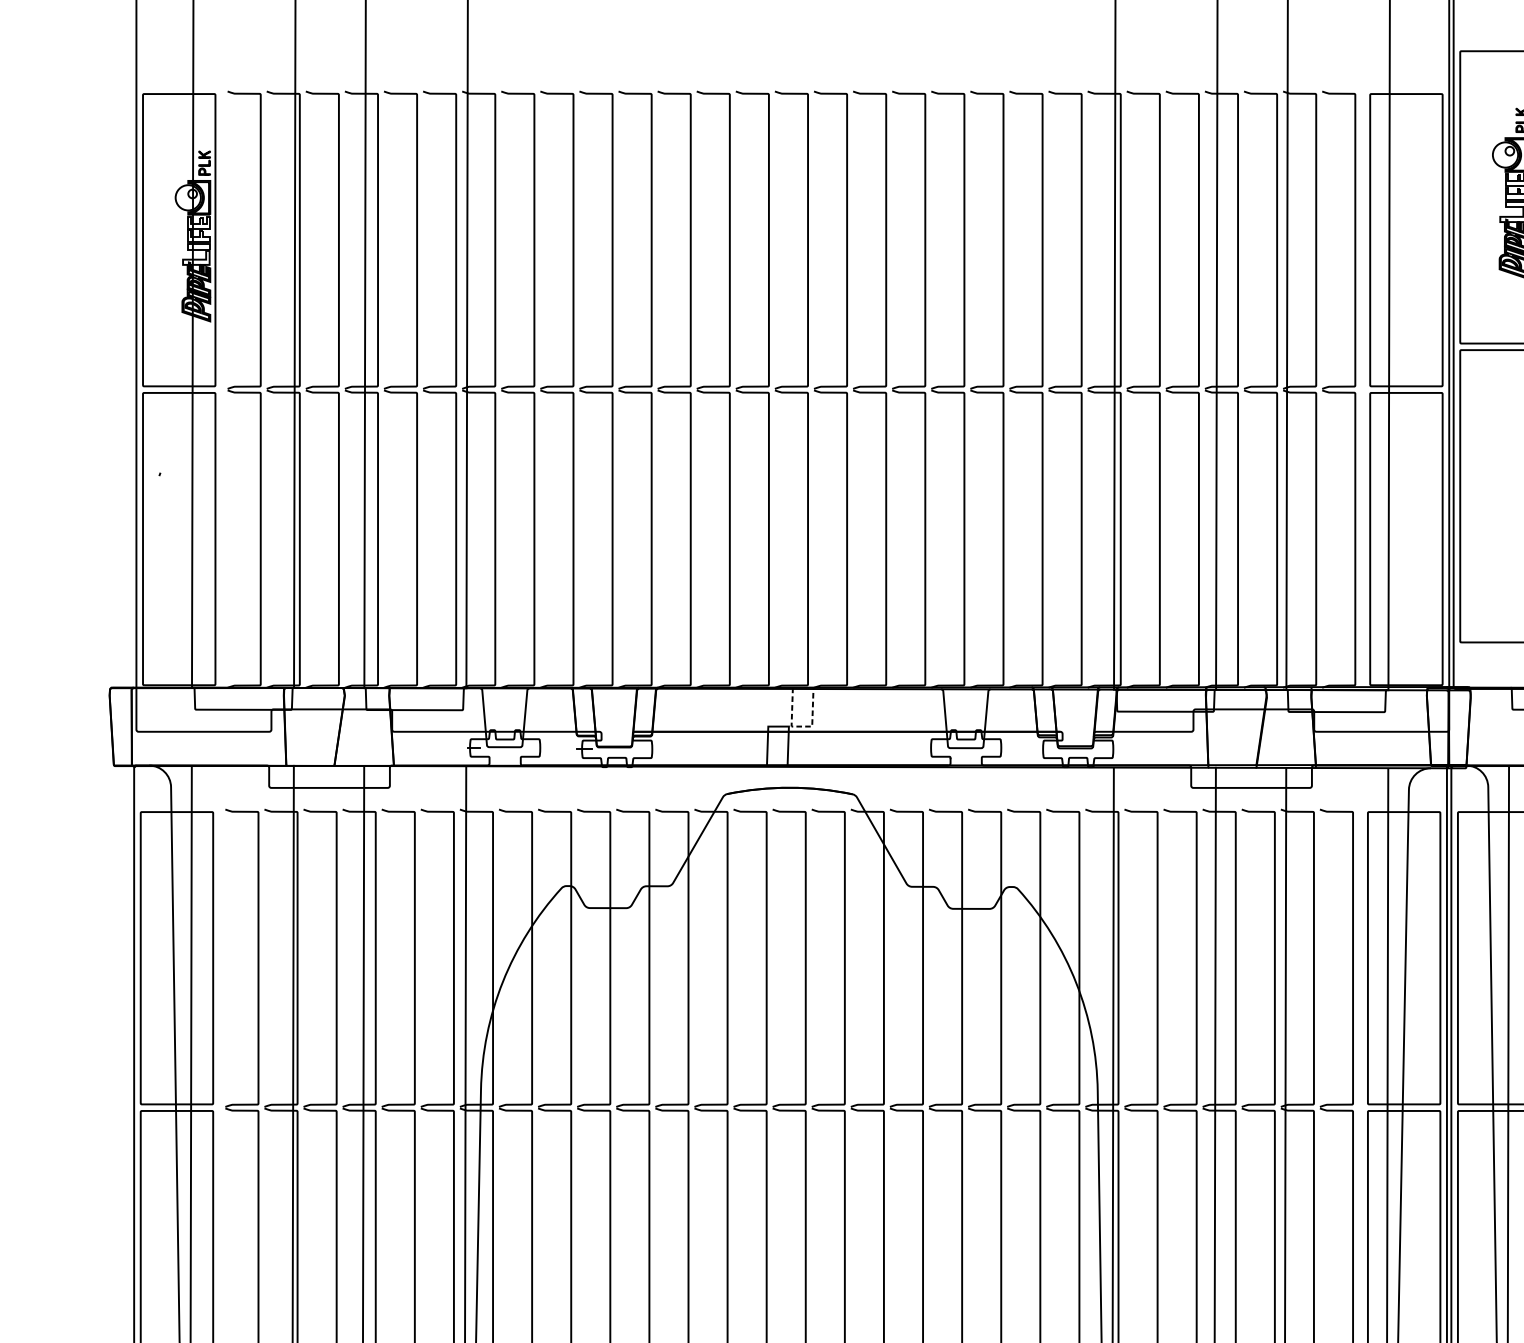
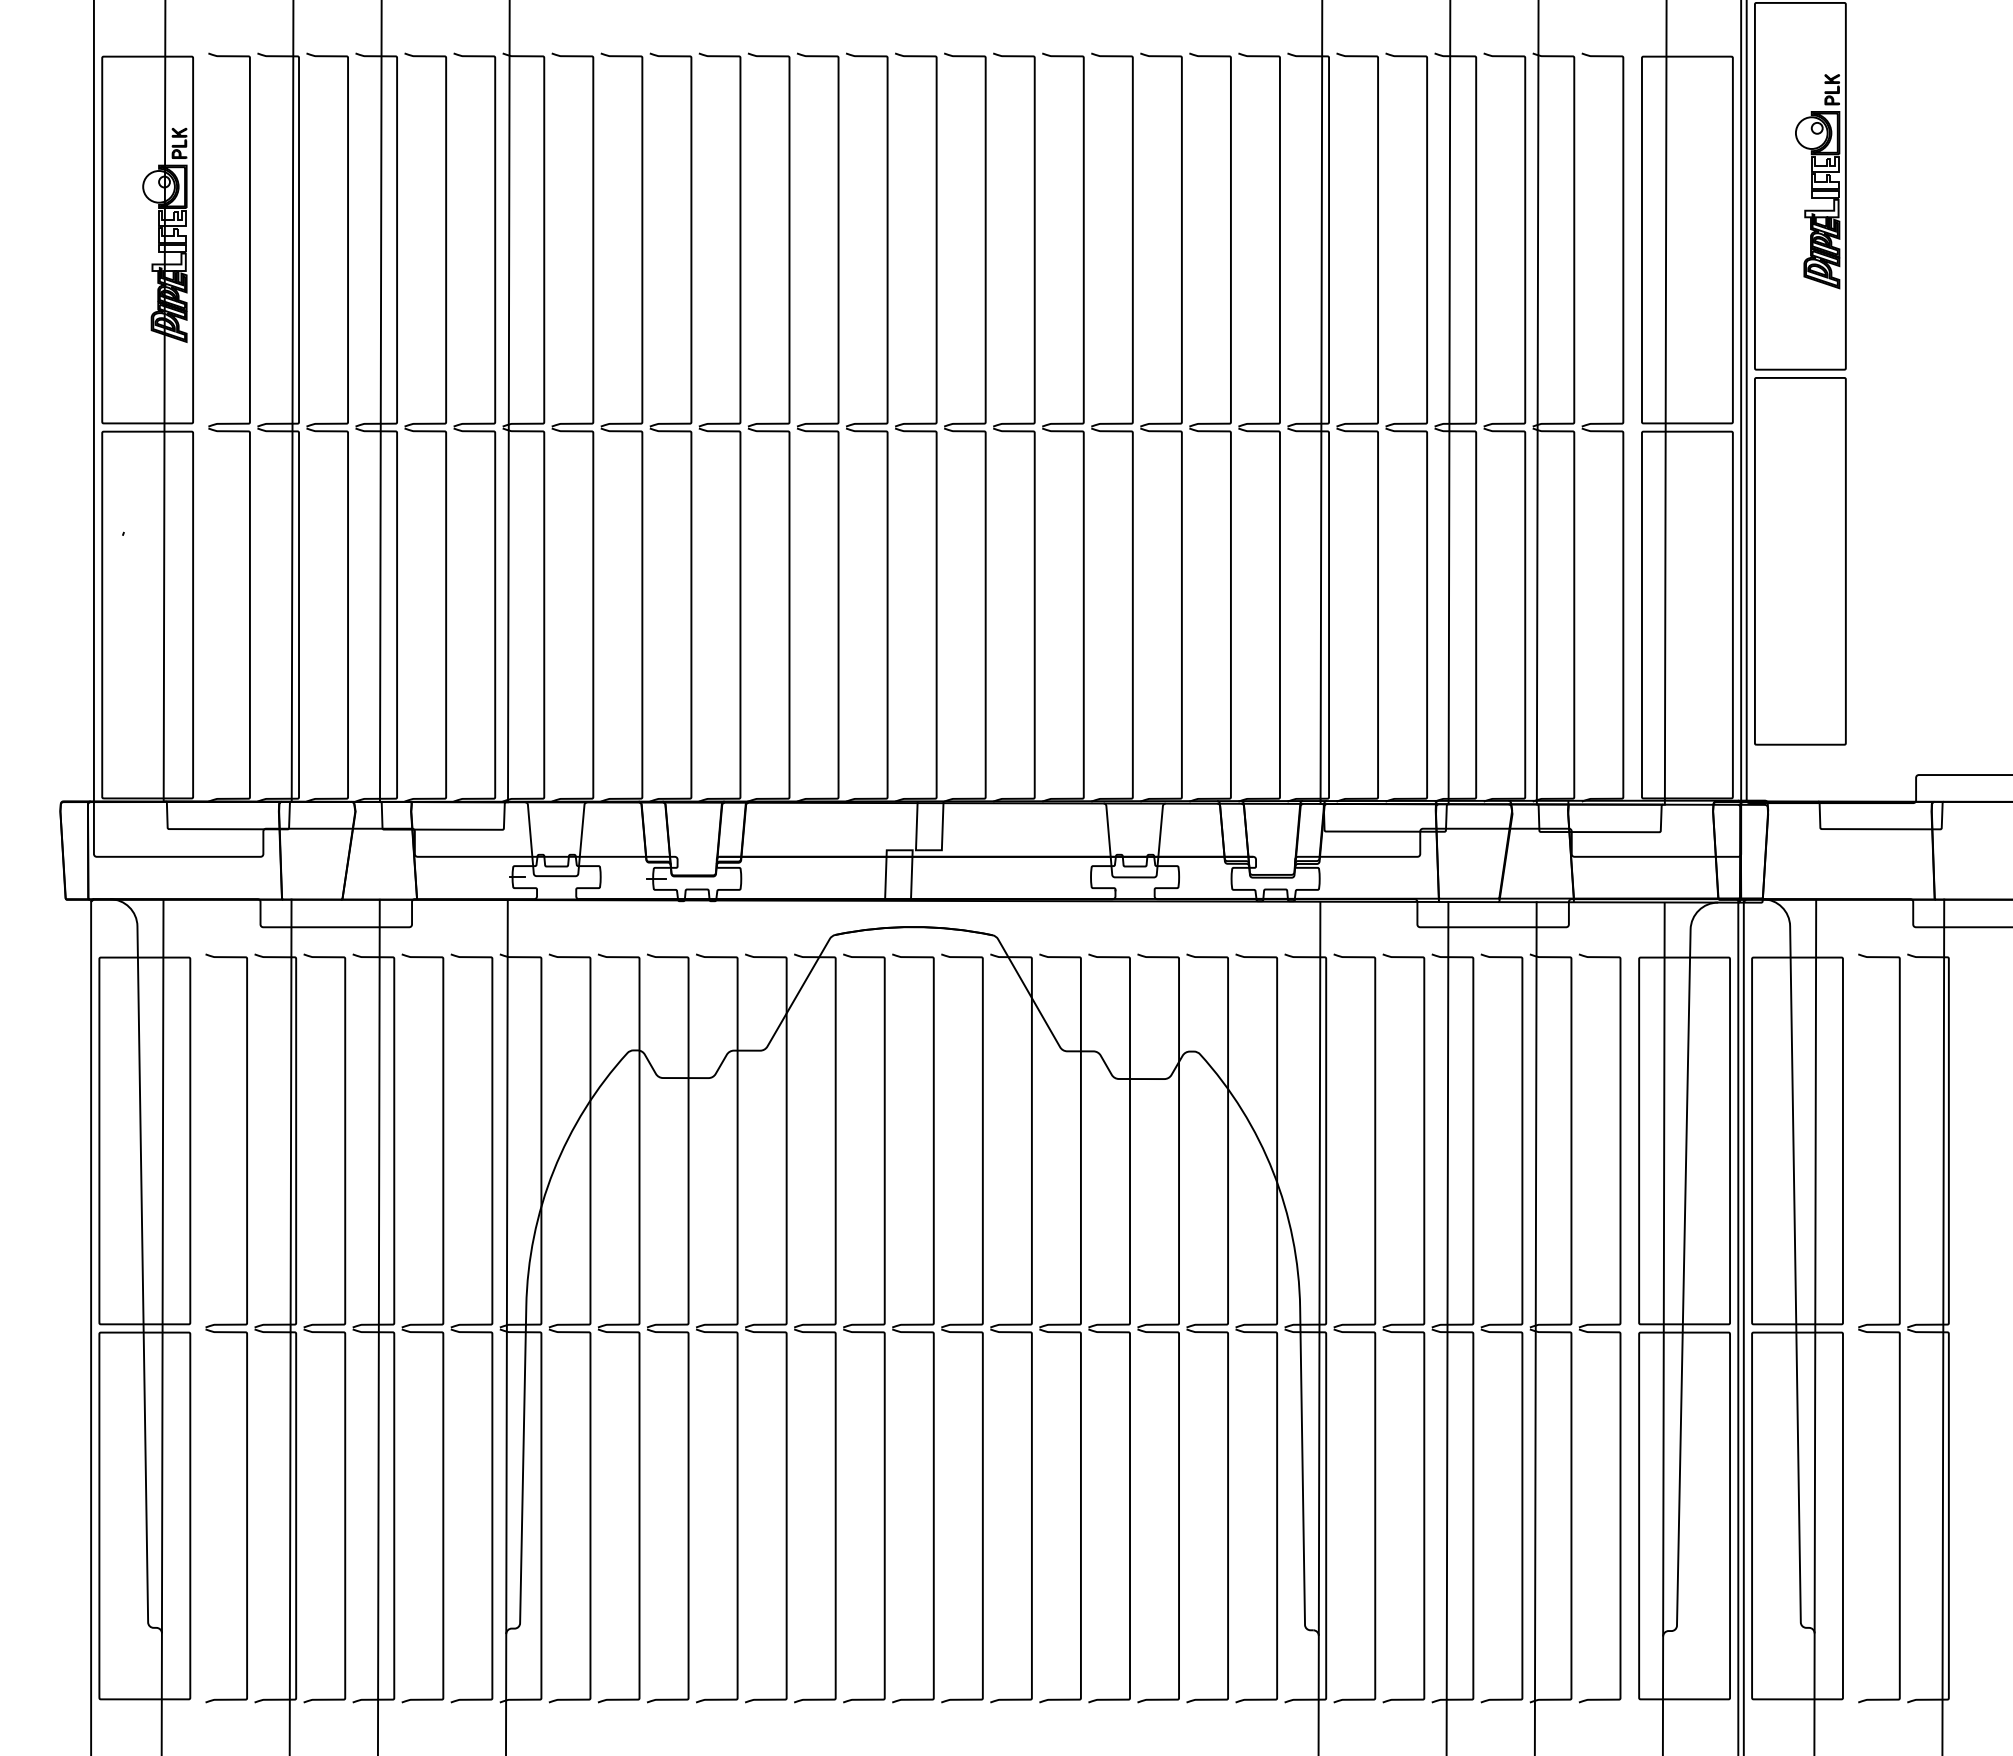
line: (801, 726) -> (928, 850), dashed -> solid

